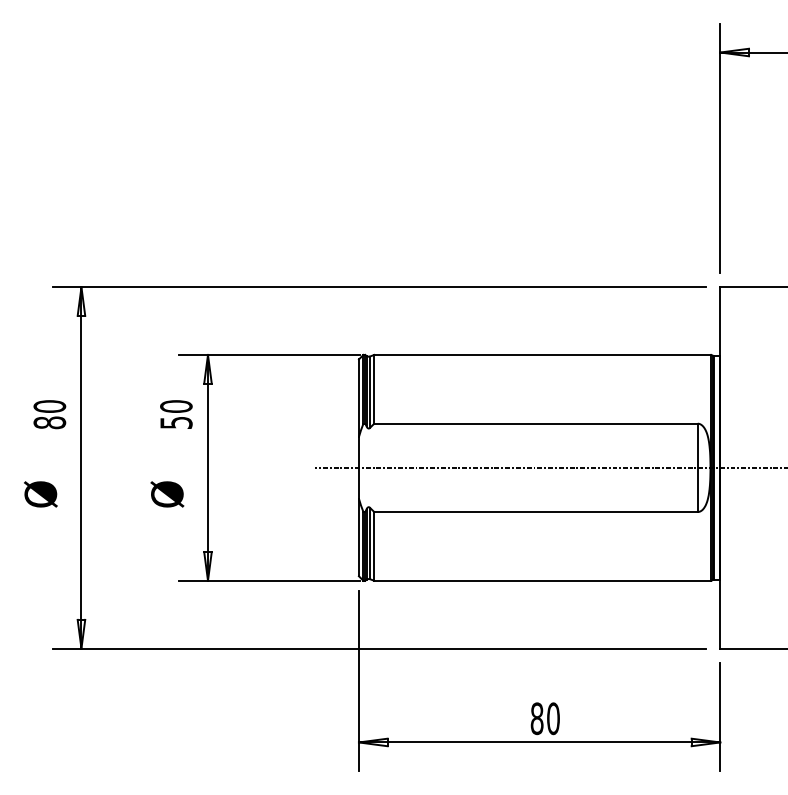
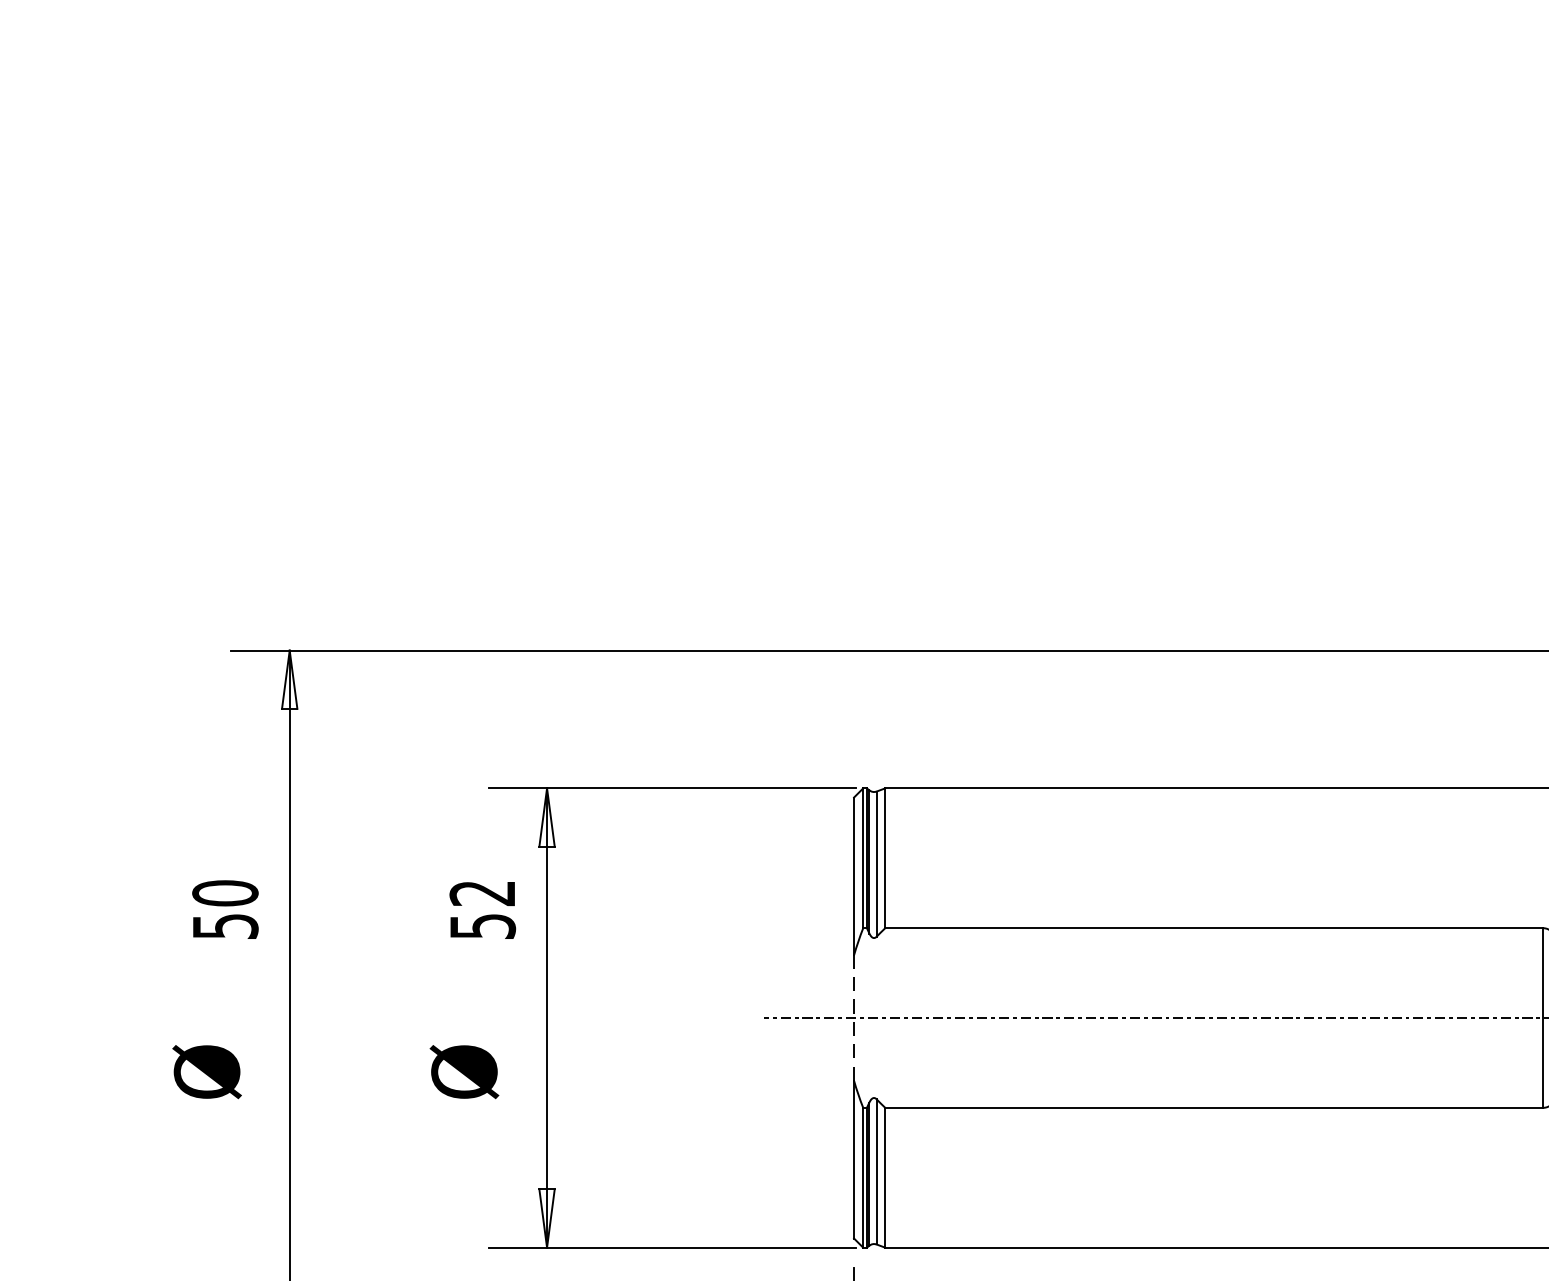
text: (176, 406) -> (482, 893), 50 -> 52
text: (49, 422) -> (224, 925), 80 -> 50
line: (358, 467) -> (853, 1017), solid -> dashed

